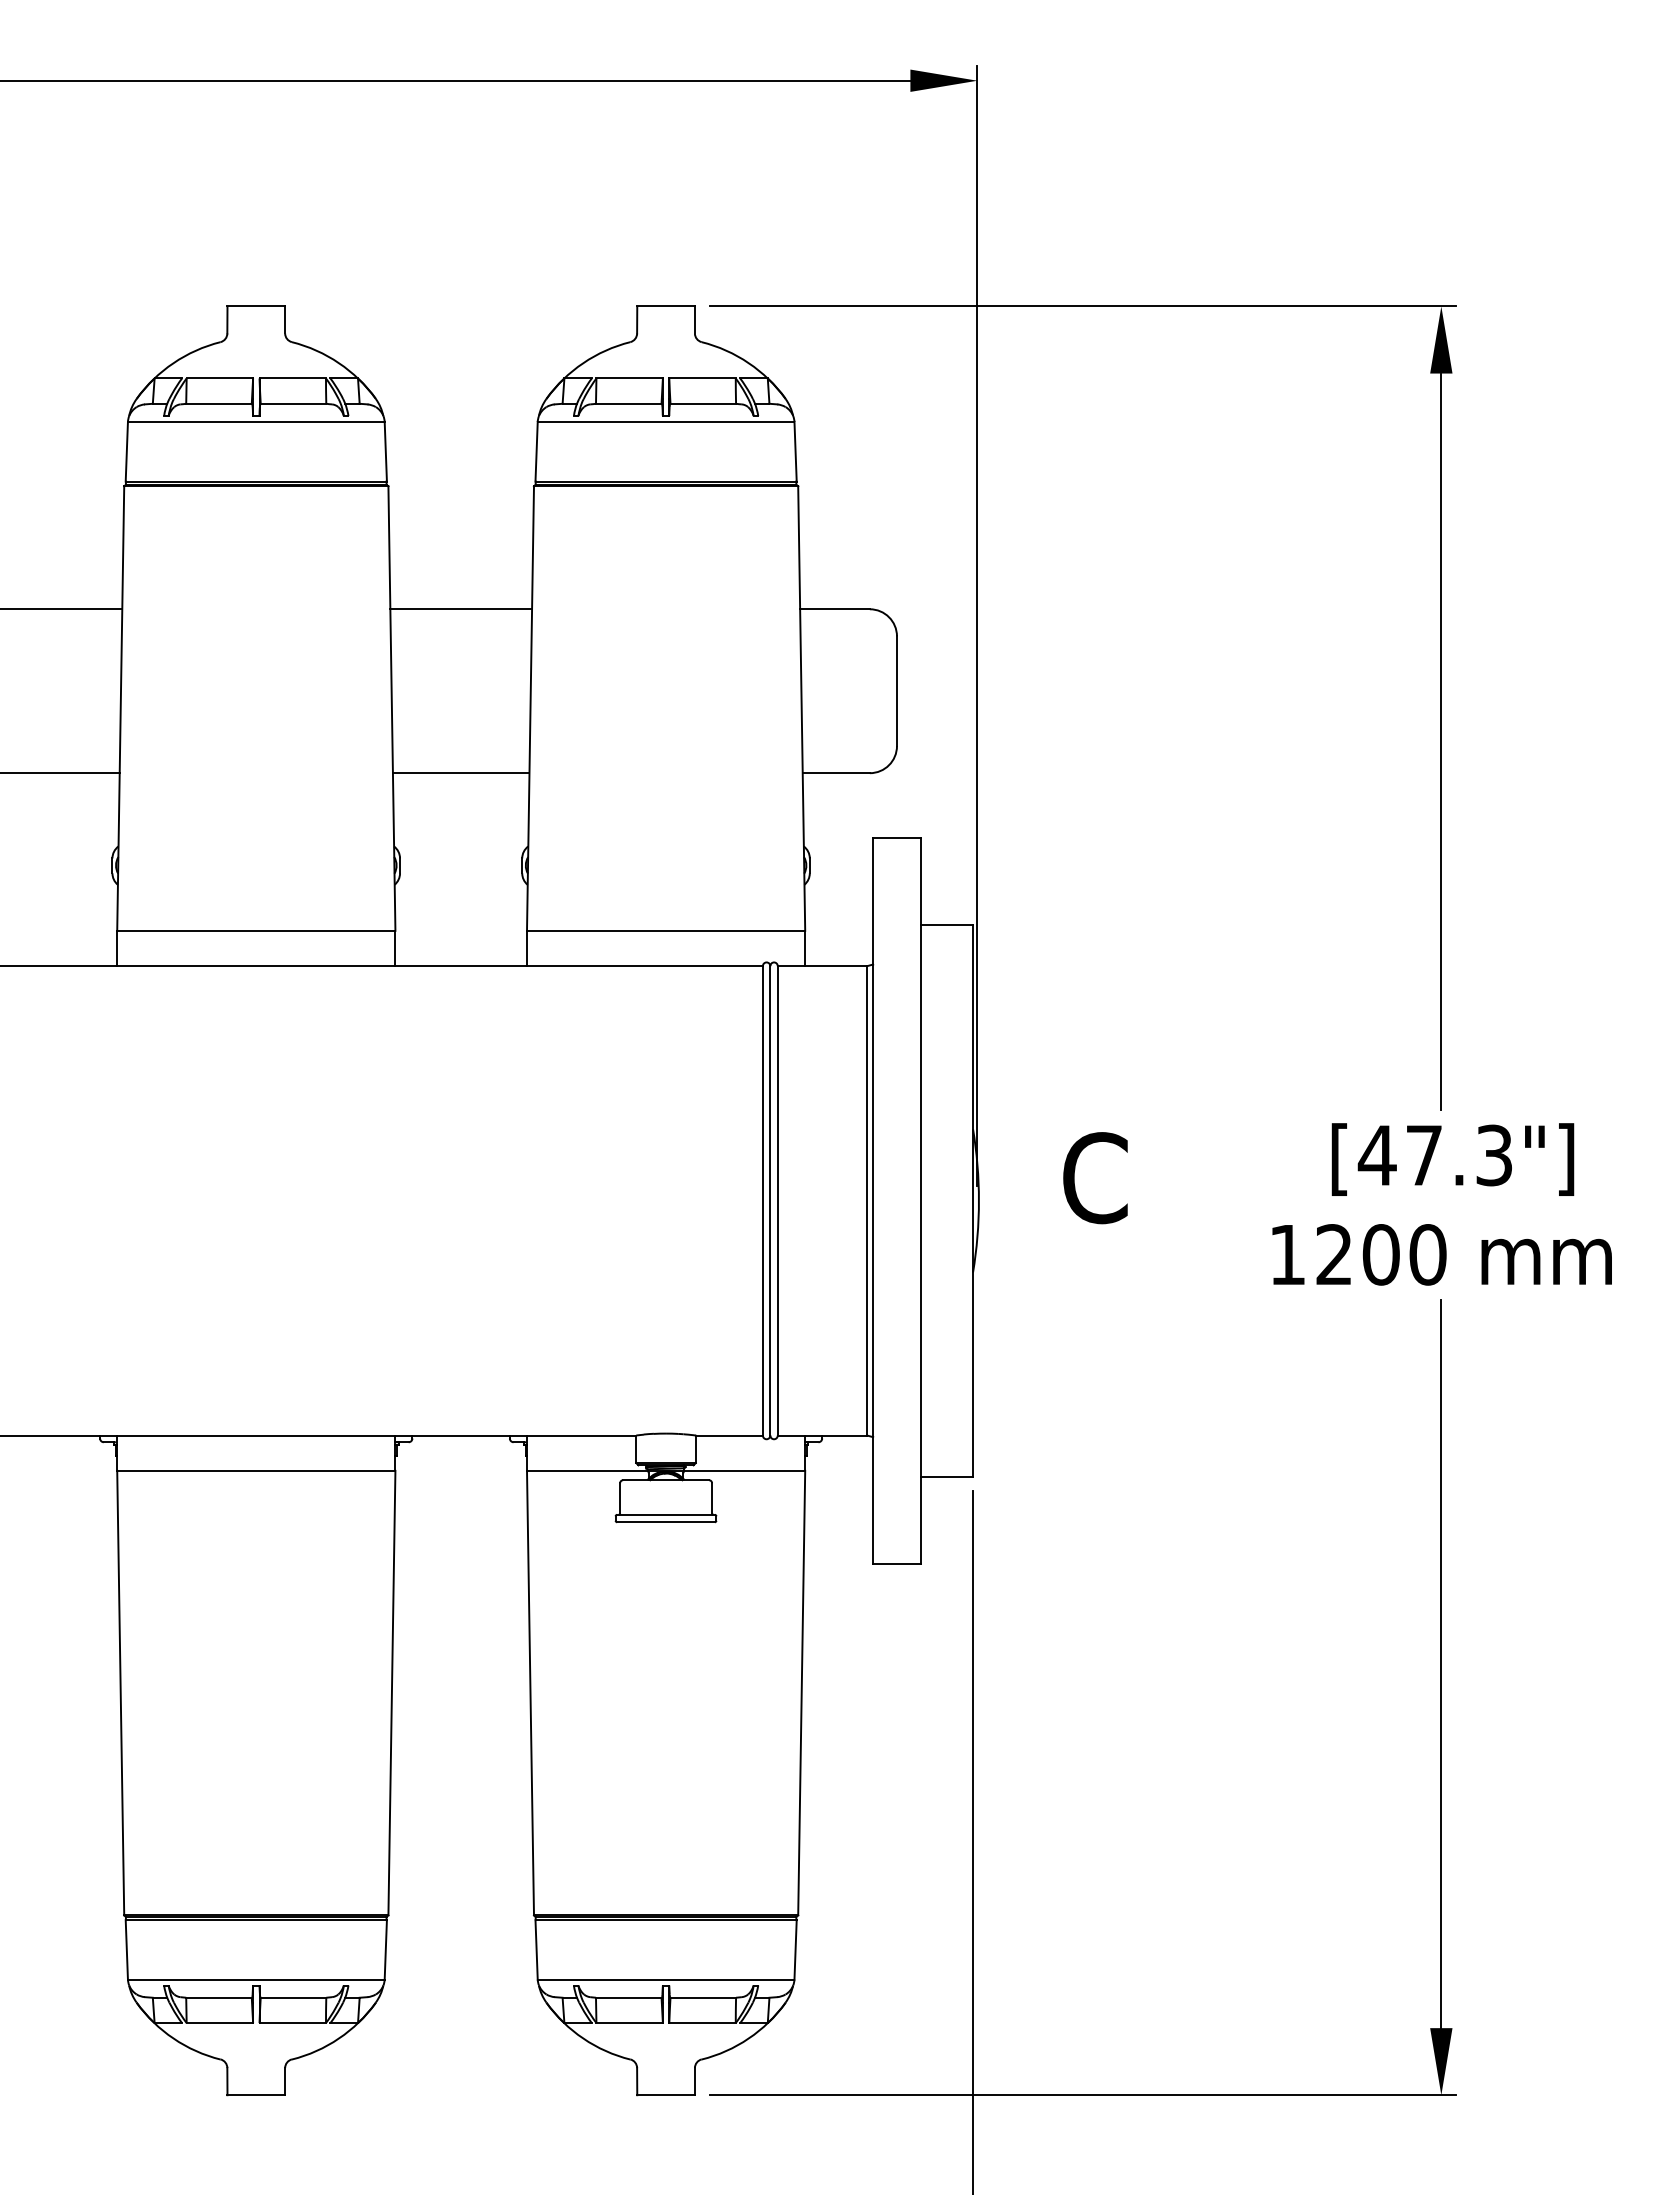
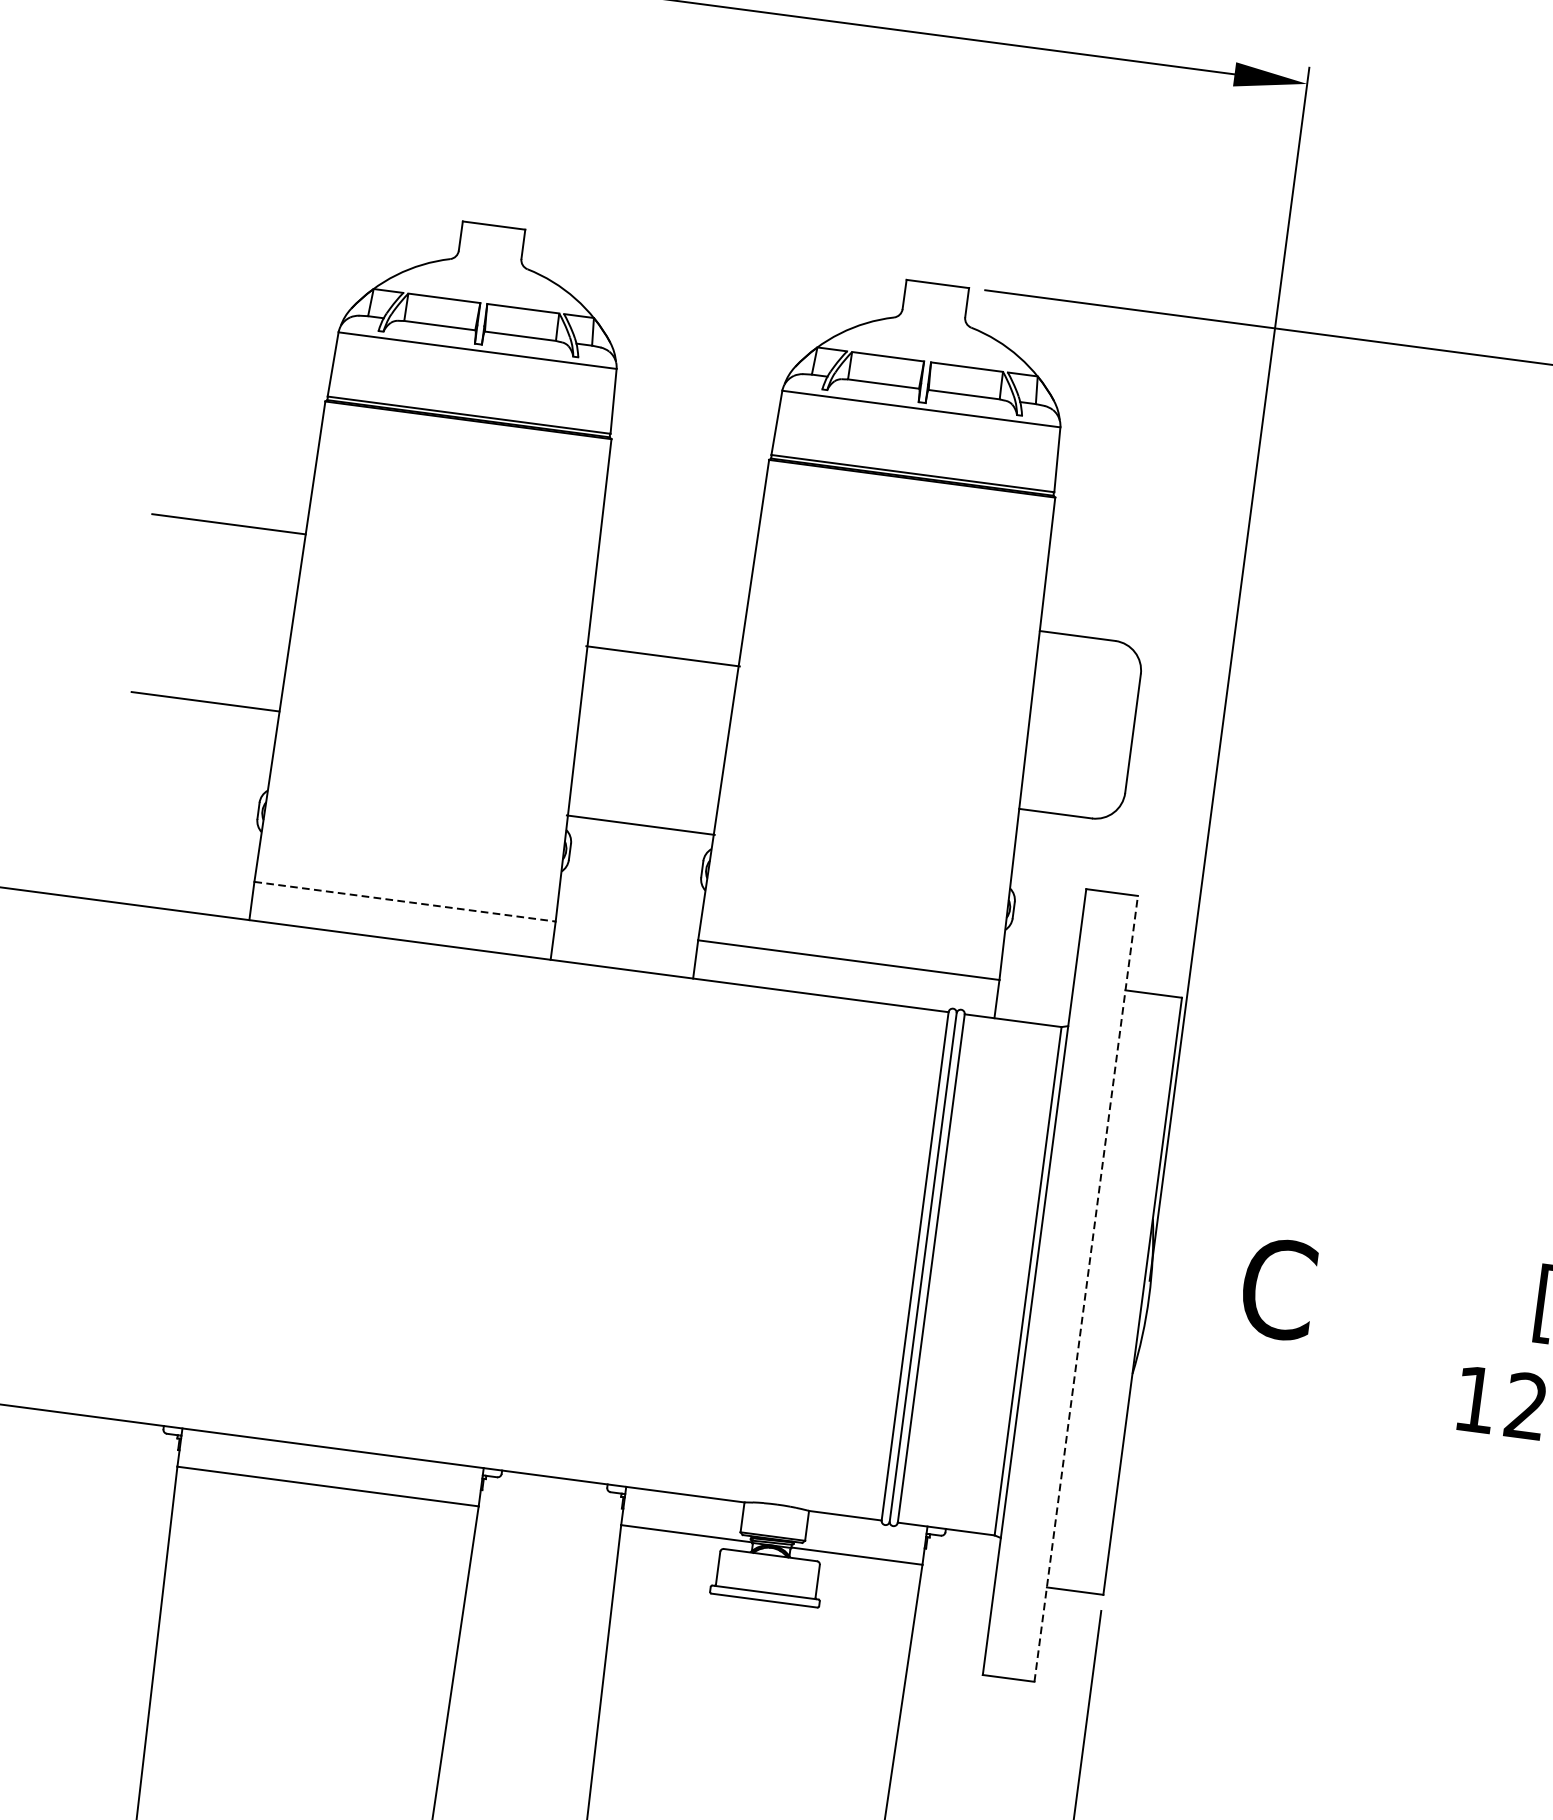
line: (461, 609) -> (663, 656), moved
line: (460, 773) -> (640, 825), moved
line: (256, 930) -> (405, 901), solid -> dashed
line: (920, 1200) -> (1085, 1288), solid -> dashed

